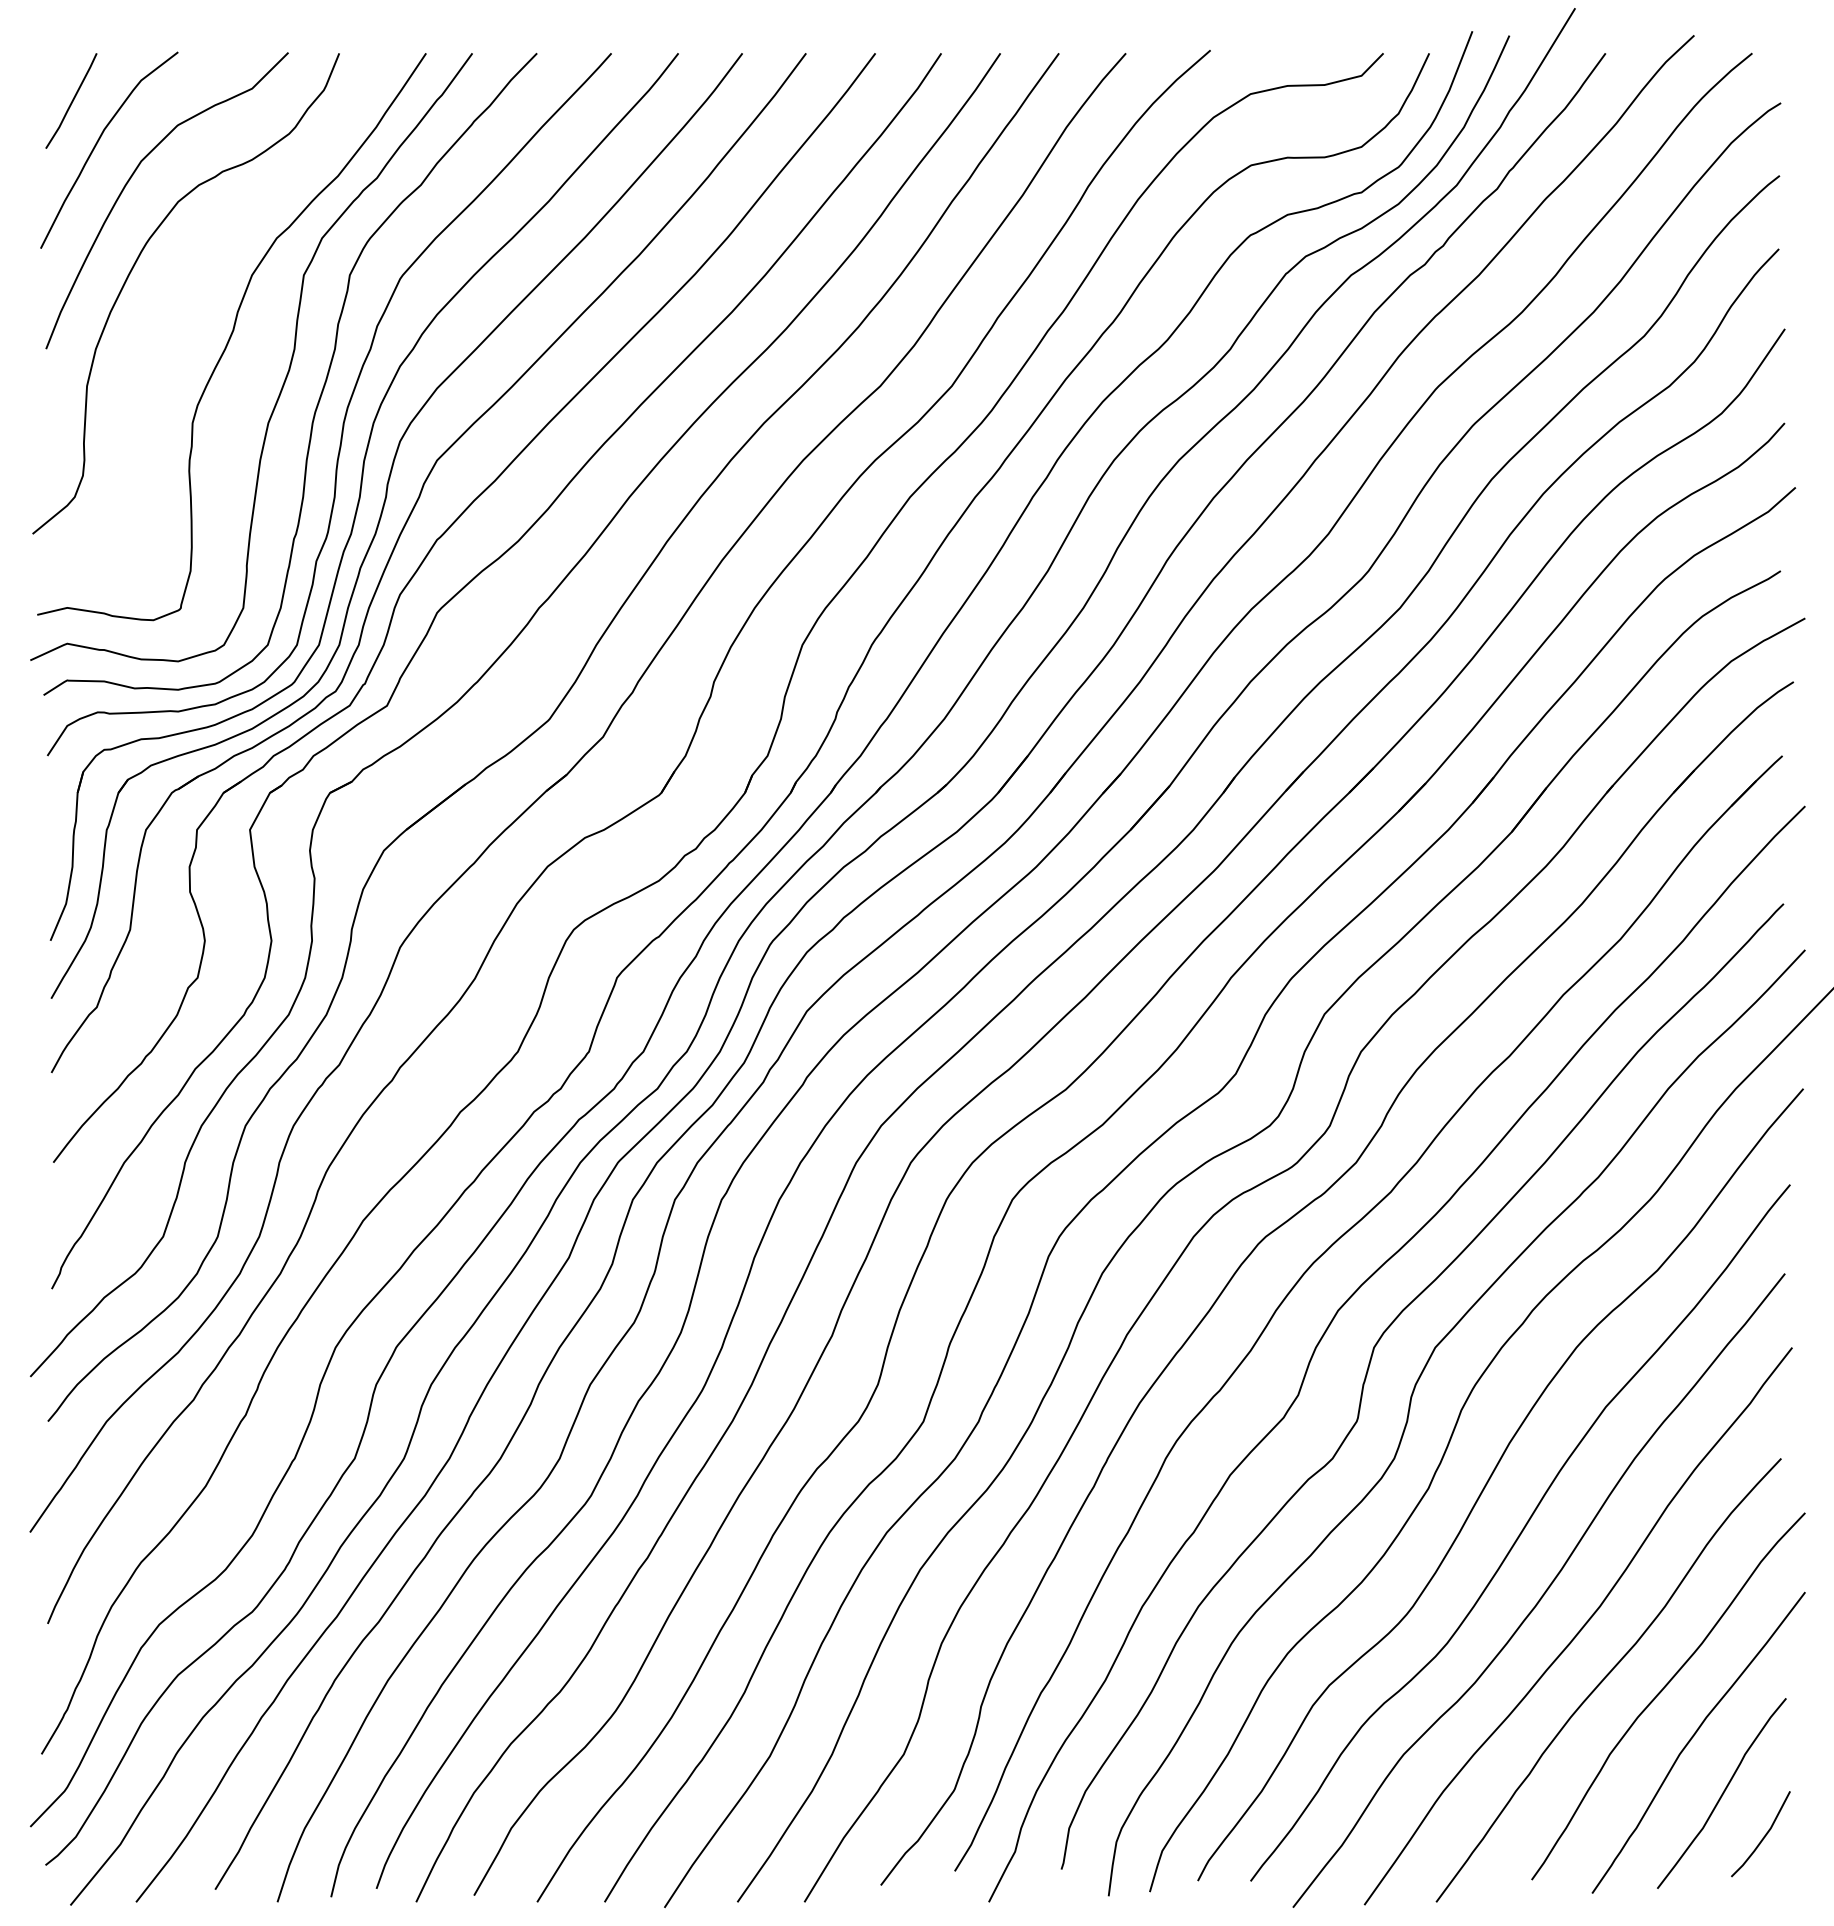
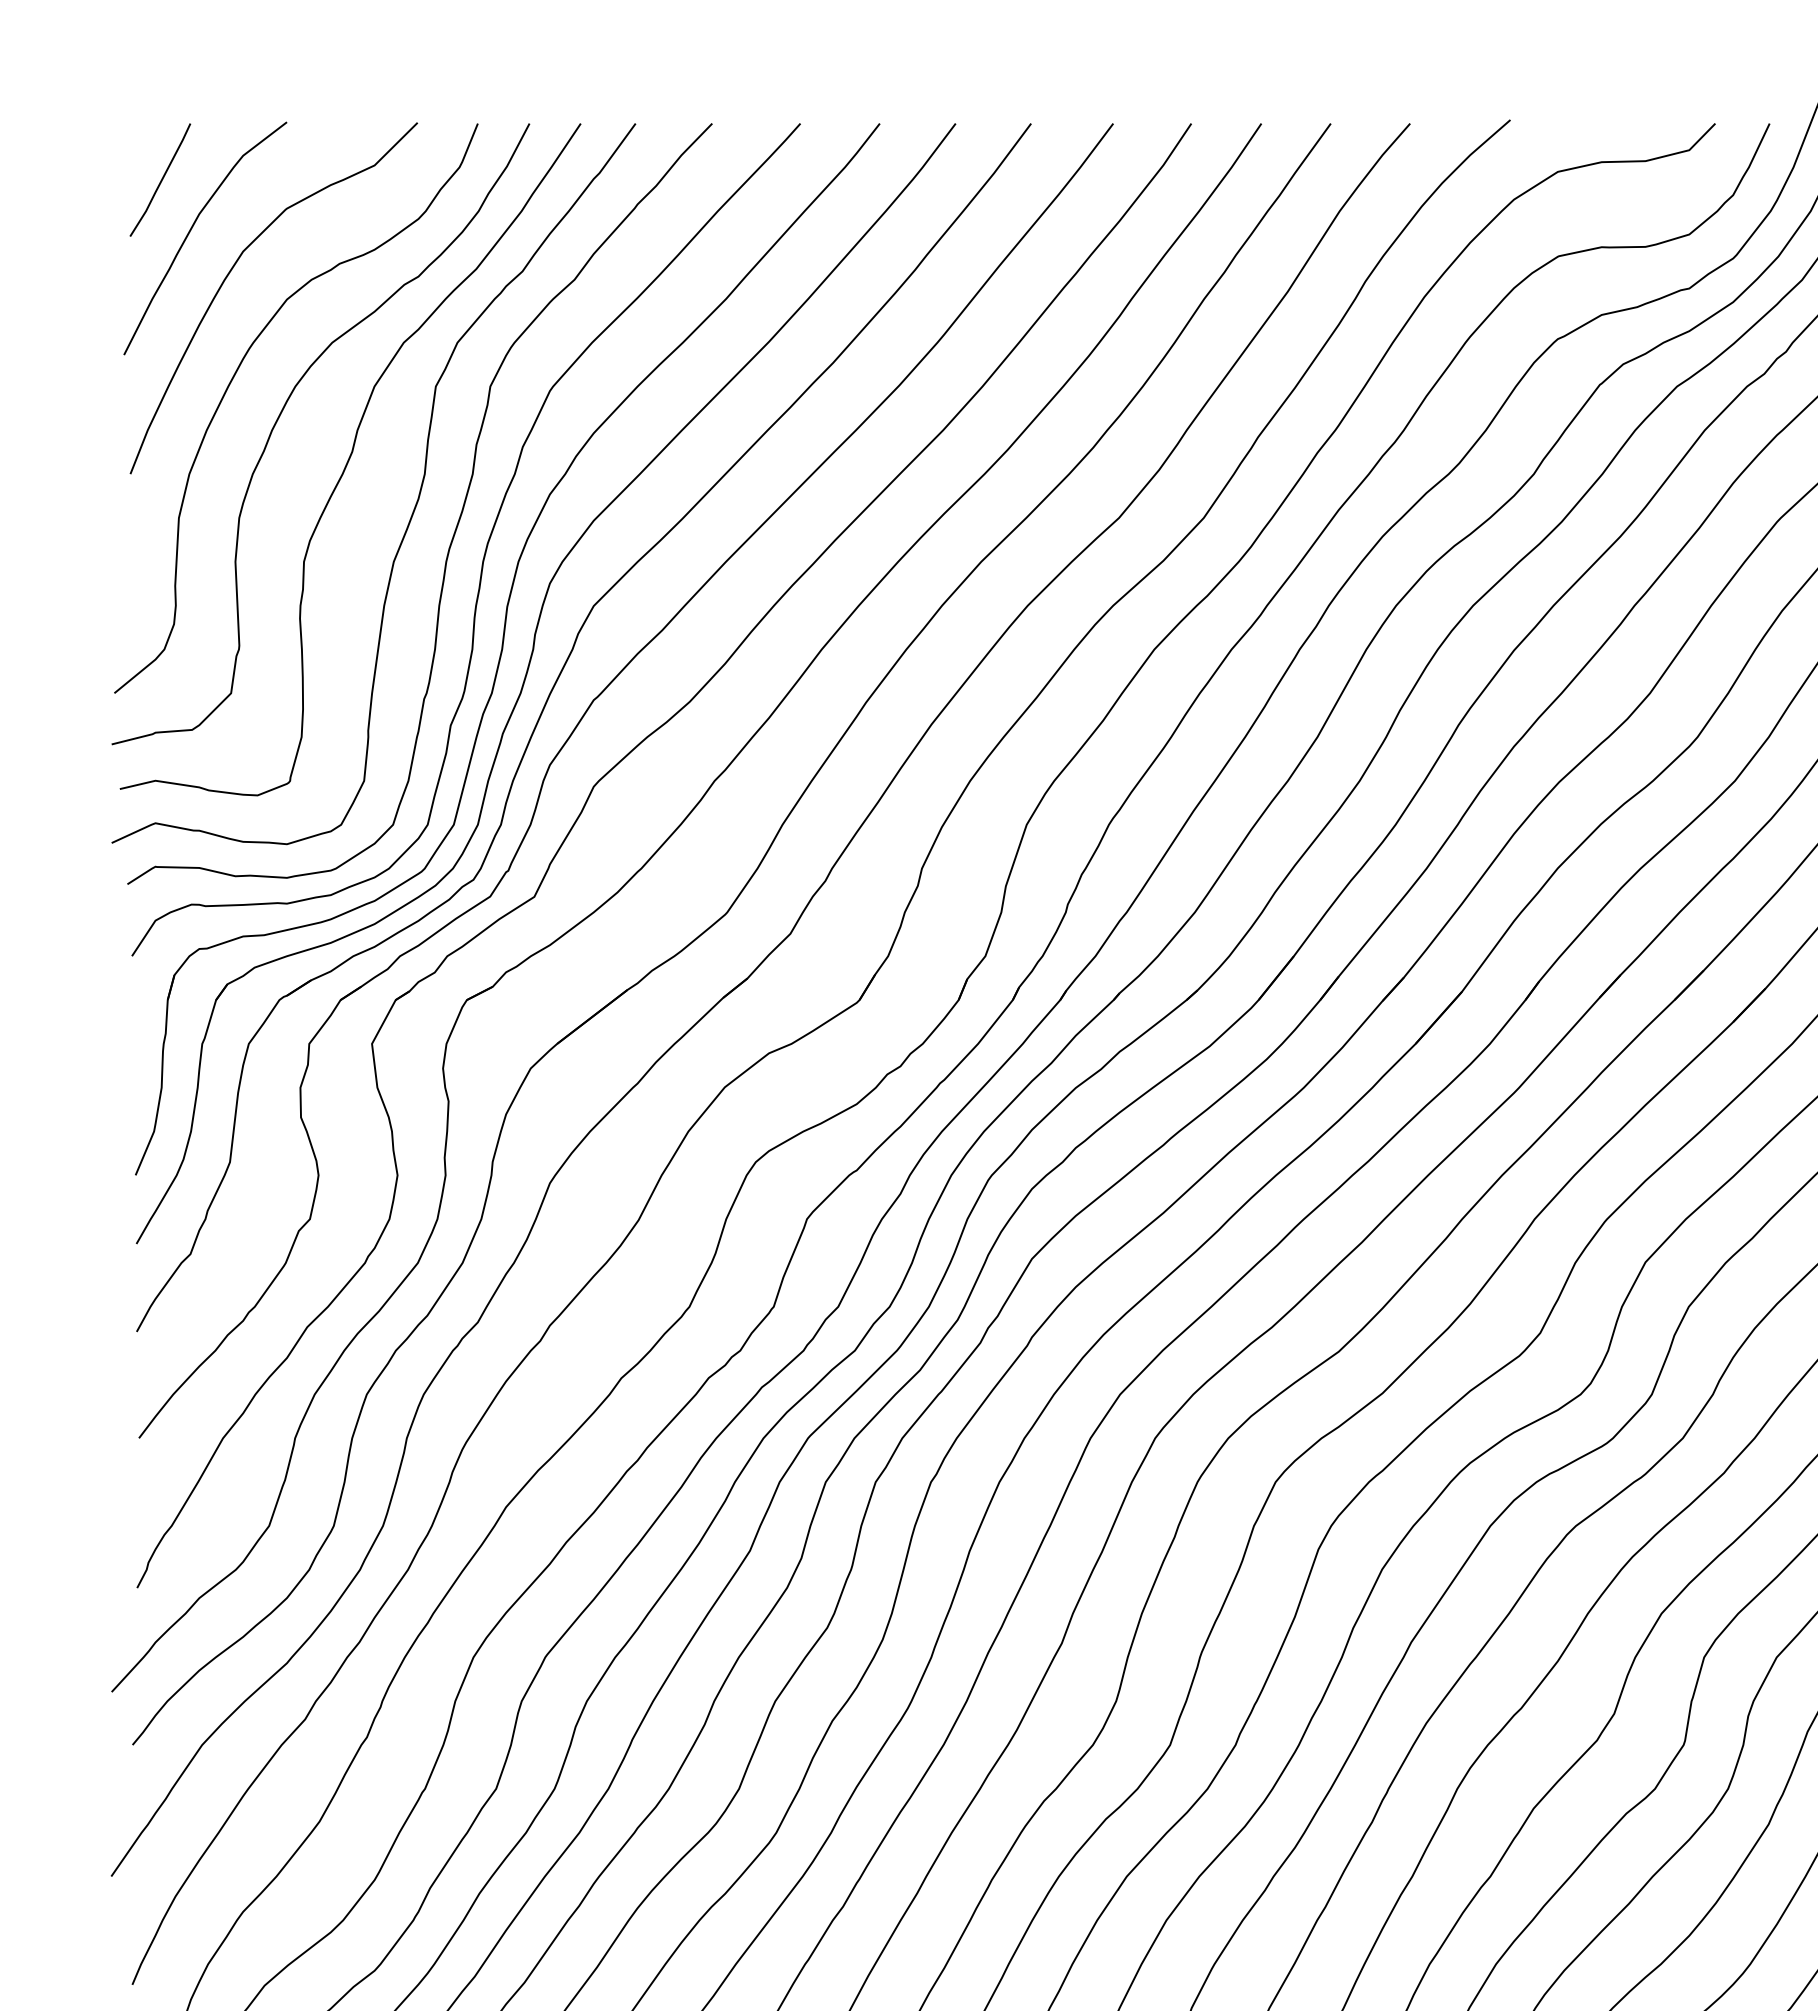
curve: (173, 299) -> (281, 415), added

